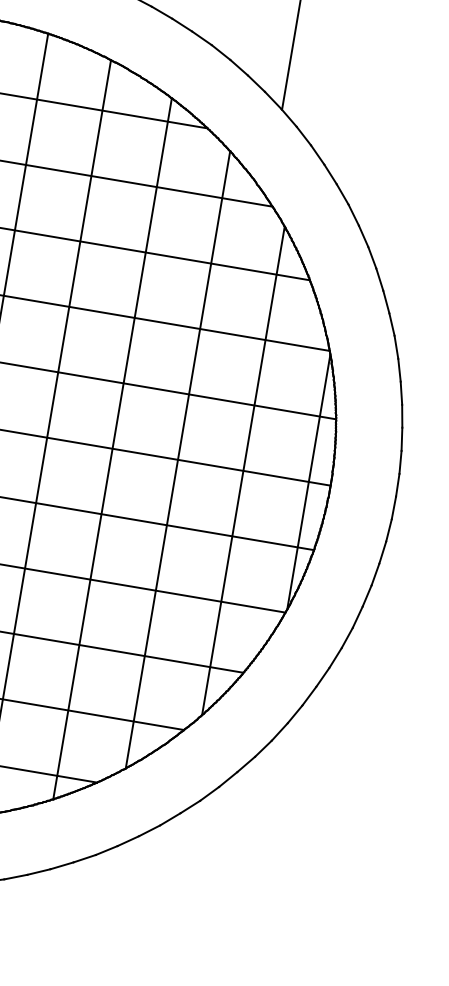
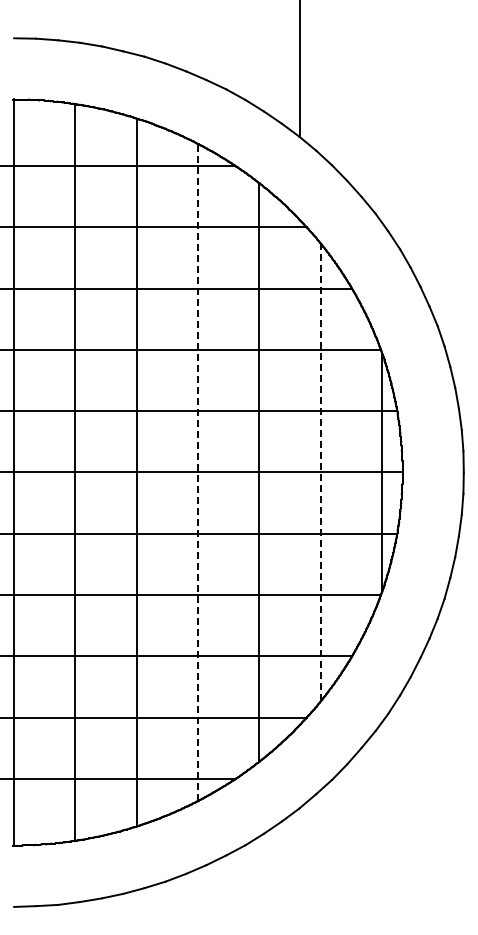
line: (112, 448) -> (198, 472), solid -> dashed
line: (243, 470) -> (320, 472), solid -> dashed

